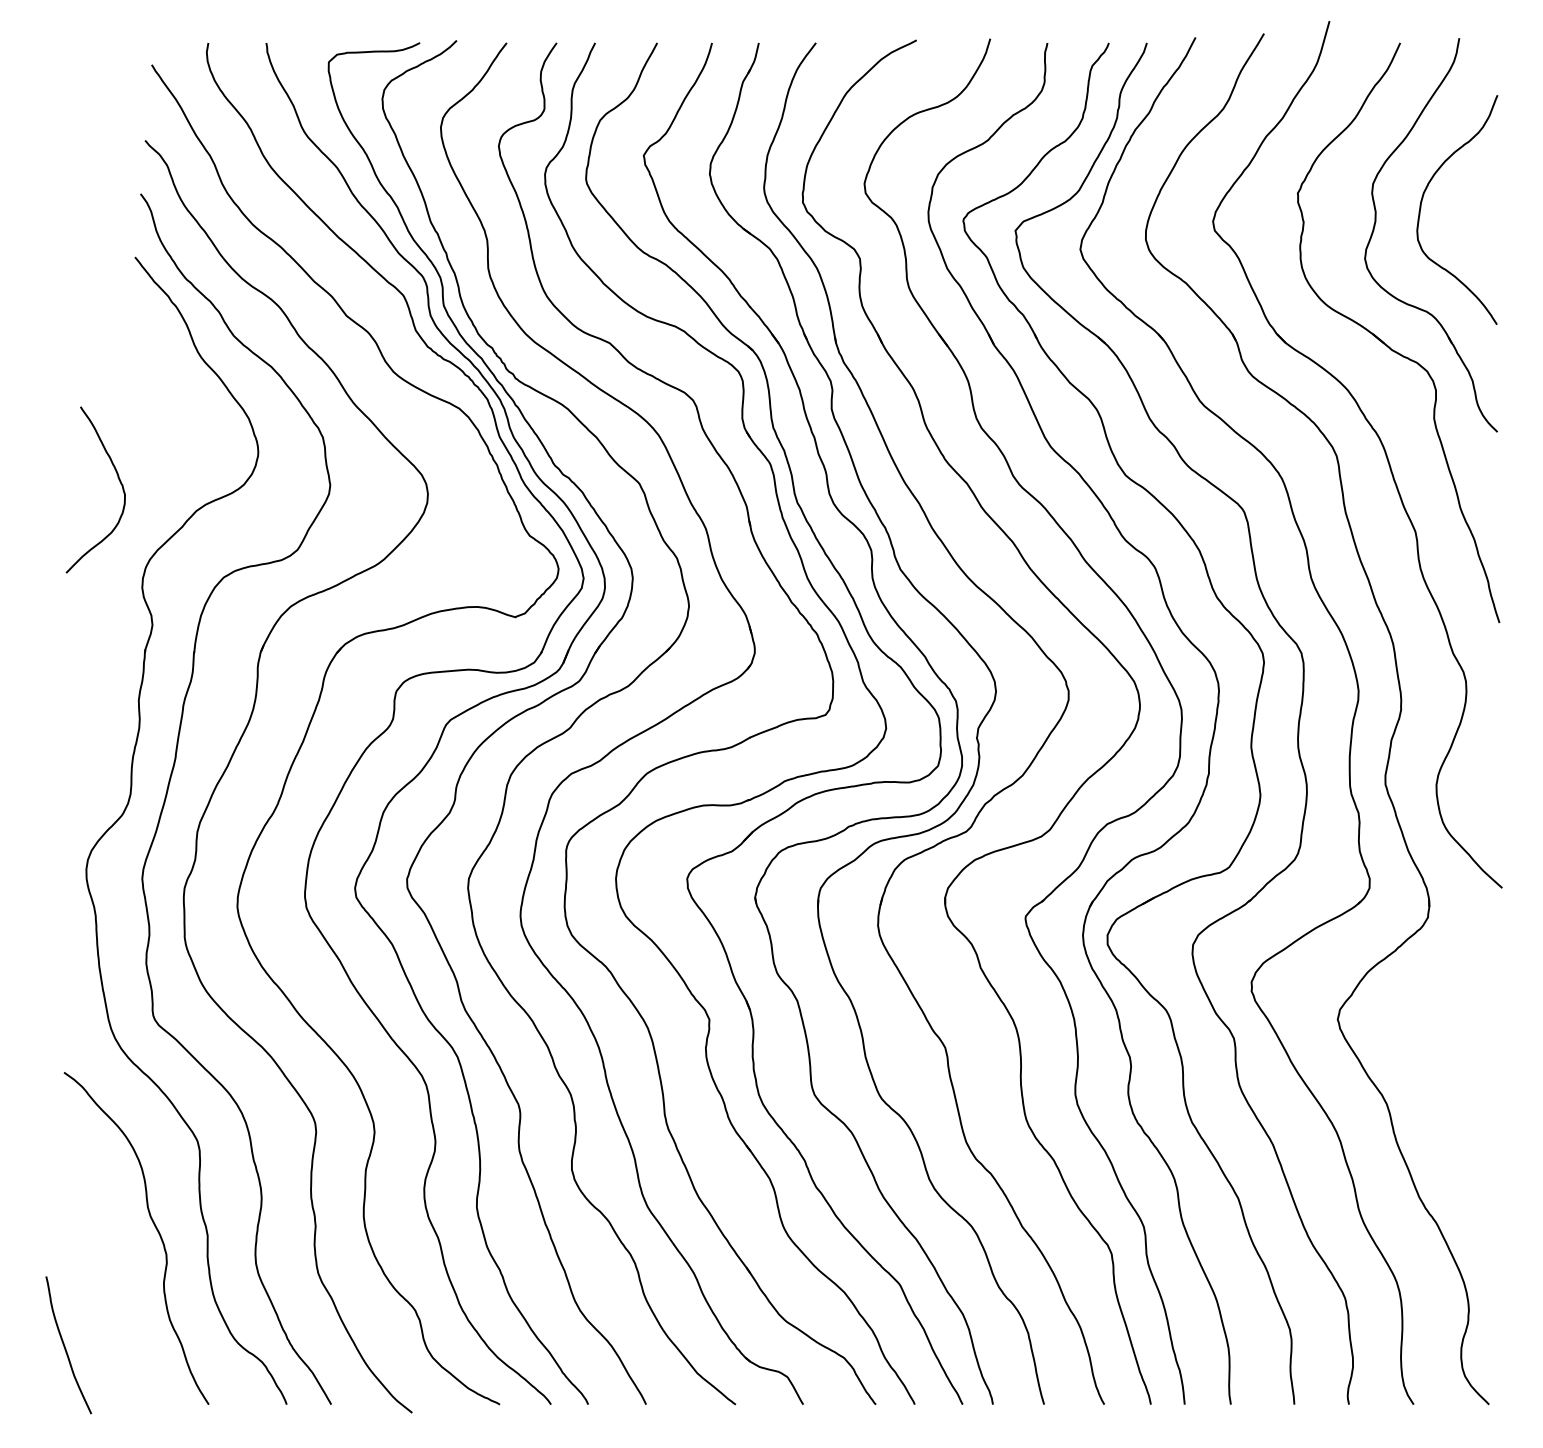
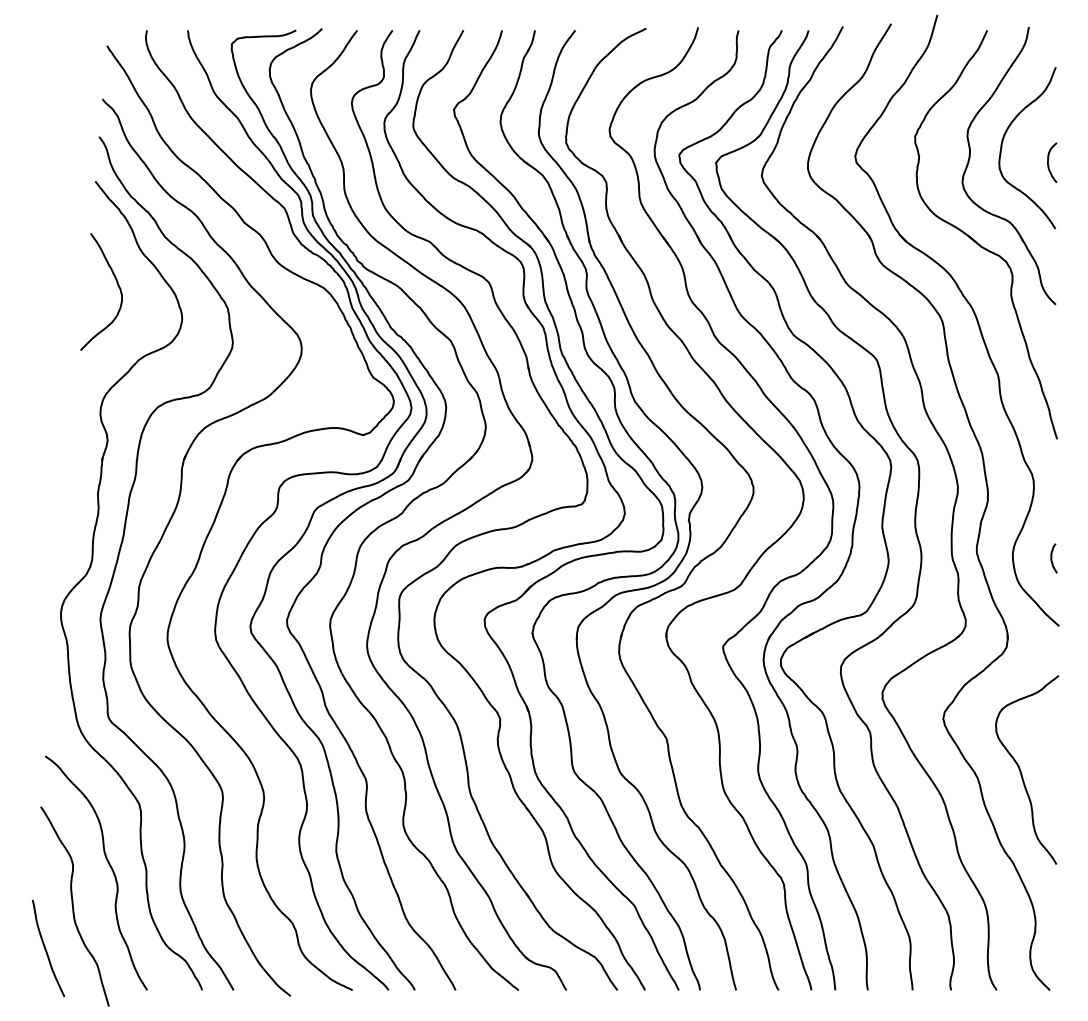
curve: (1487, 230) -> (1048, 162), added
curve: (119, 482) -> (118, 286), moved
curve: (1492, 790) -> (1052, 557), added
curve: (1448, 1093) -> (1021, 770), added
curve: (104, 1285) -> (73, 906), added

